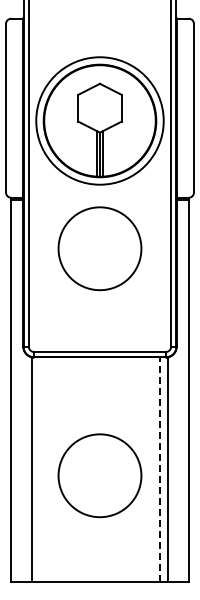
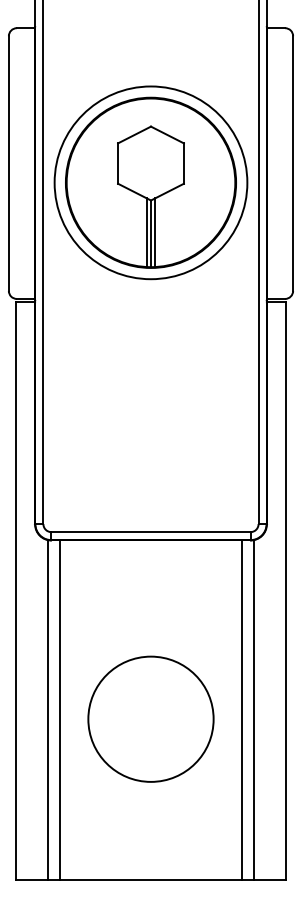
circle: (99, 248) -> (150, 375), removed
line: (39, 469) -> (59, 709), added
line: (160, 469) -> (242, 709), dashed -> solid

